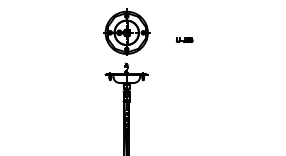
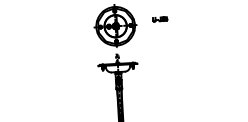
part: (184, 40) -> (159, 19), moved

